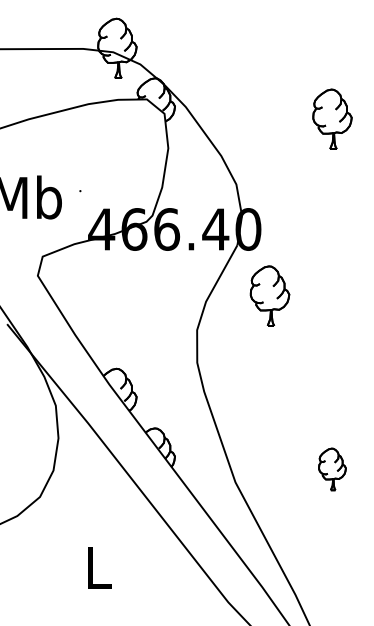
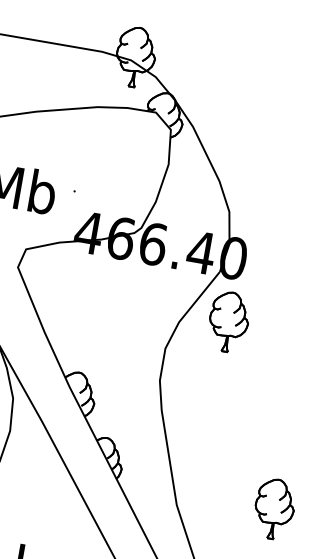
part: (269, 295) -> (228, 321), moved
part: (332, 469) -> (274, 509), size x1.43

